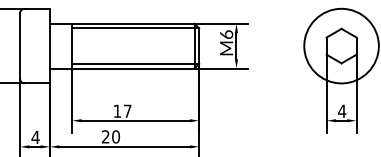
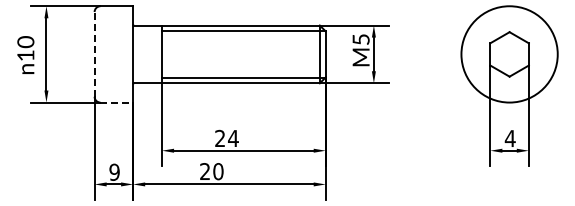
text: (226, 34) -> (360, 39), M6 -> M5
line: (20, 45) -> (94, 53), solid -> dashed
line: (37, 83) -> (117, 102), solid -> dashed
text: (122, 110) -> (226, 137), 17 -> 24
text: (35, 136) -> (114, 171), 4 -> 9

